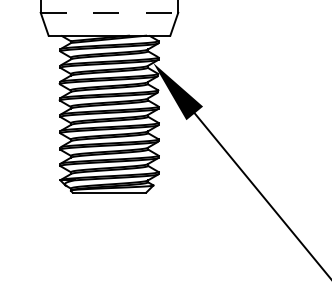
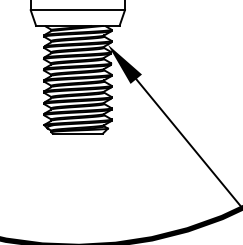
line: (110, 13) -> (78, 10), dashed -> solid

